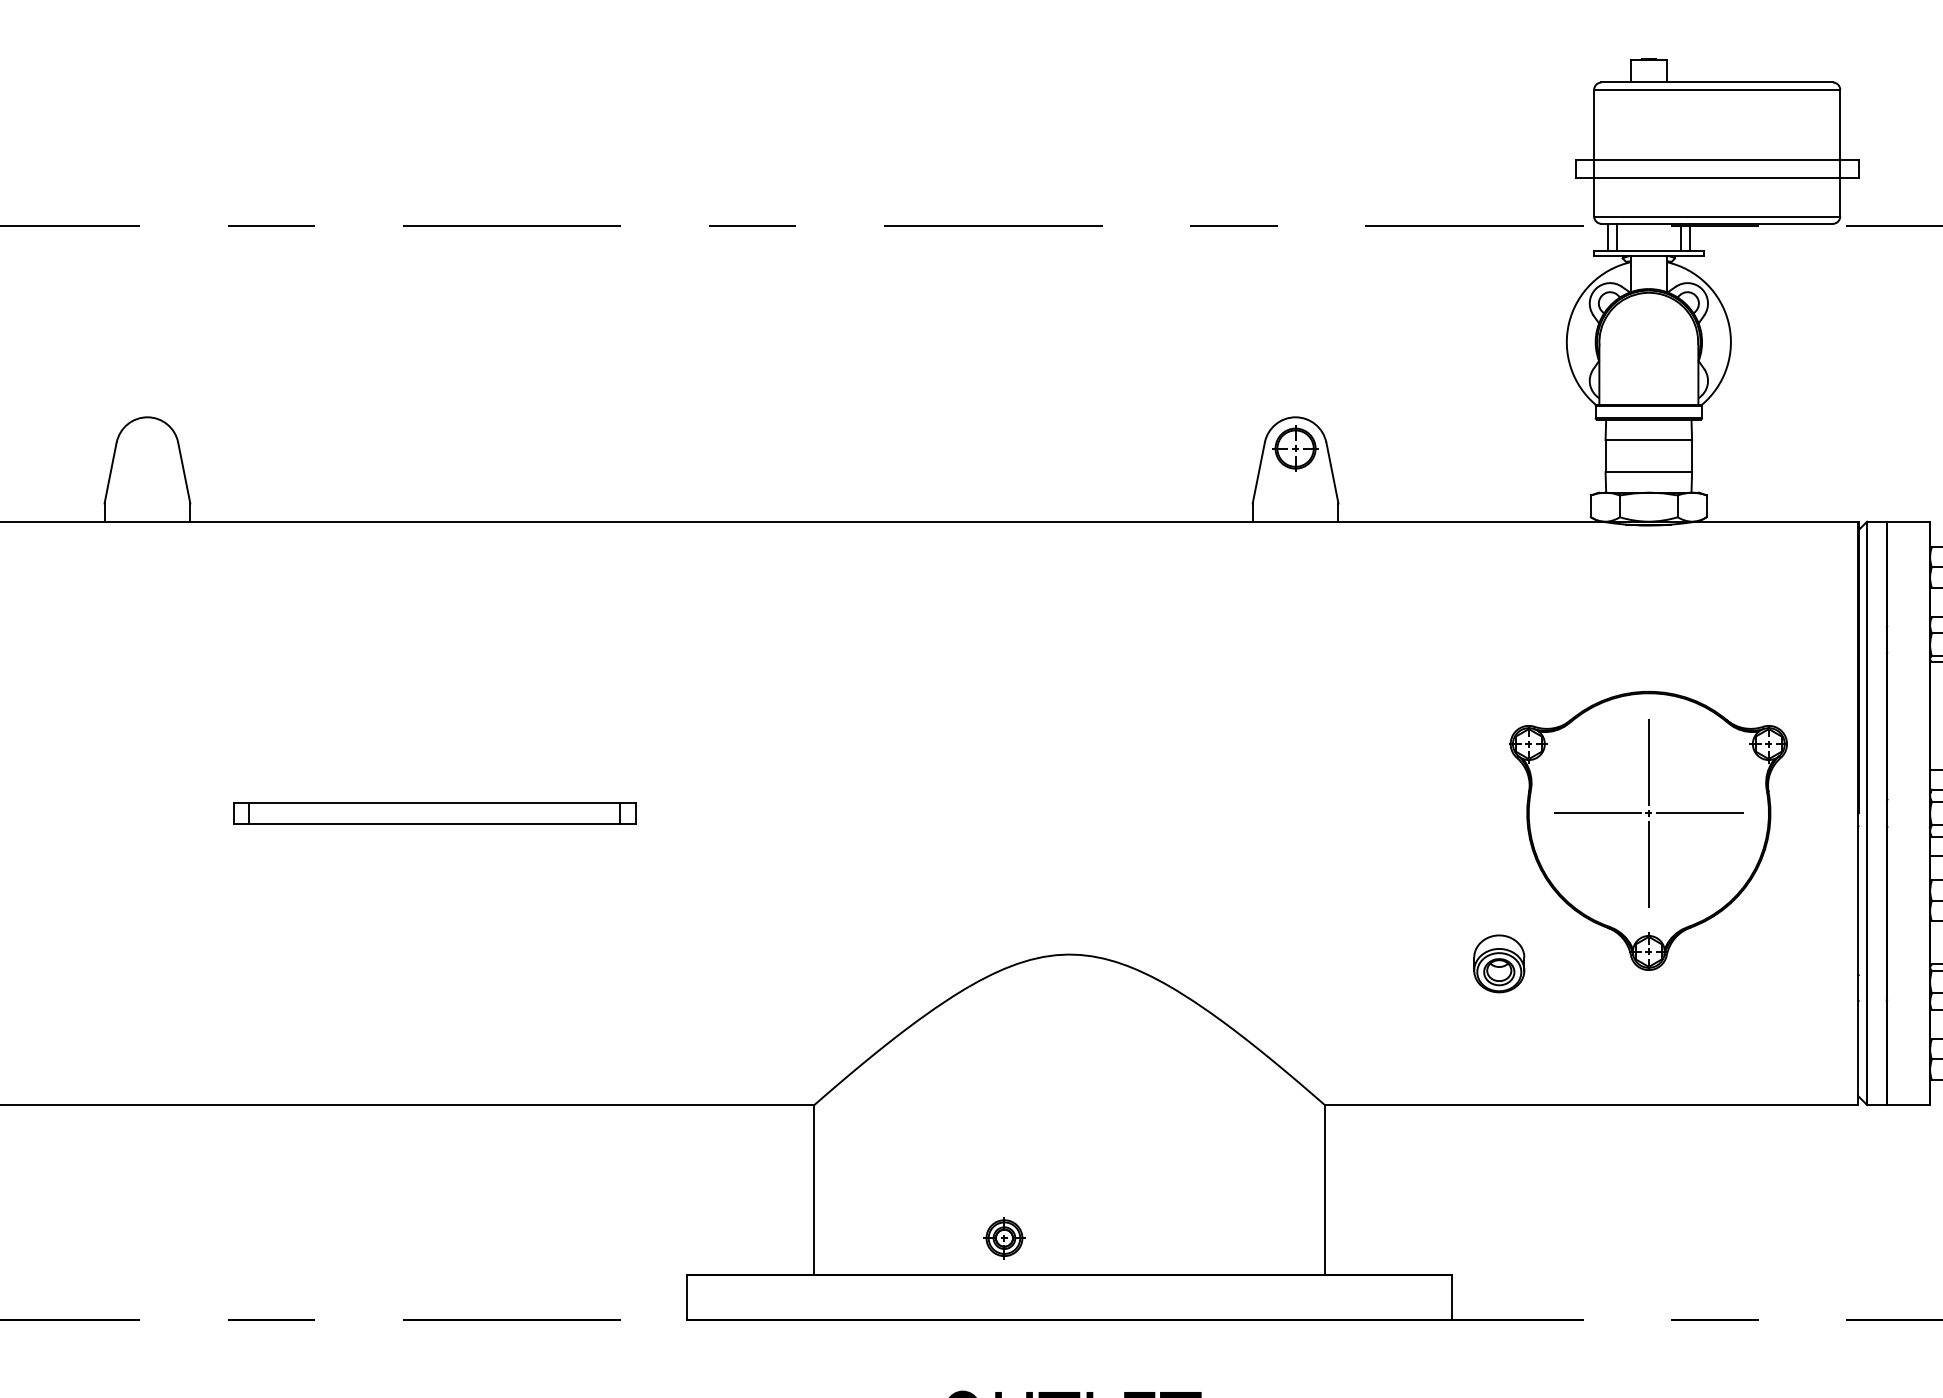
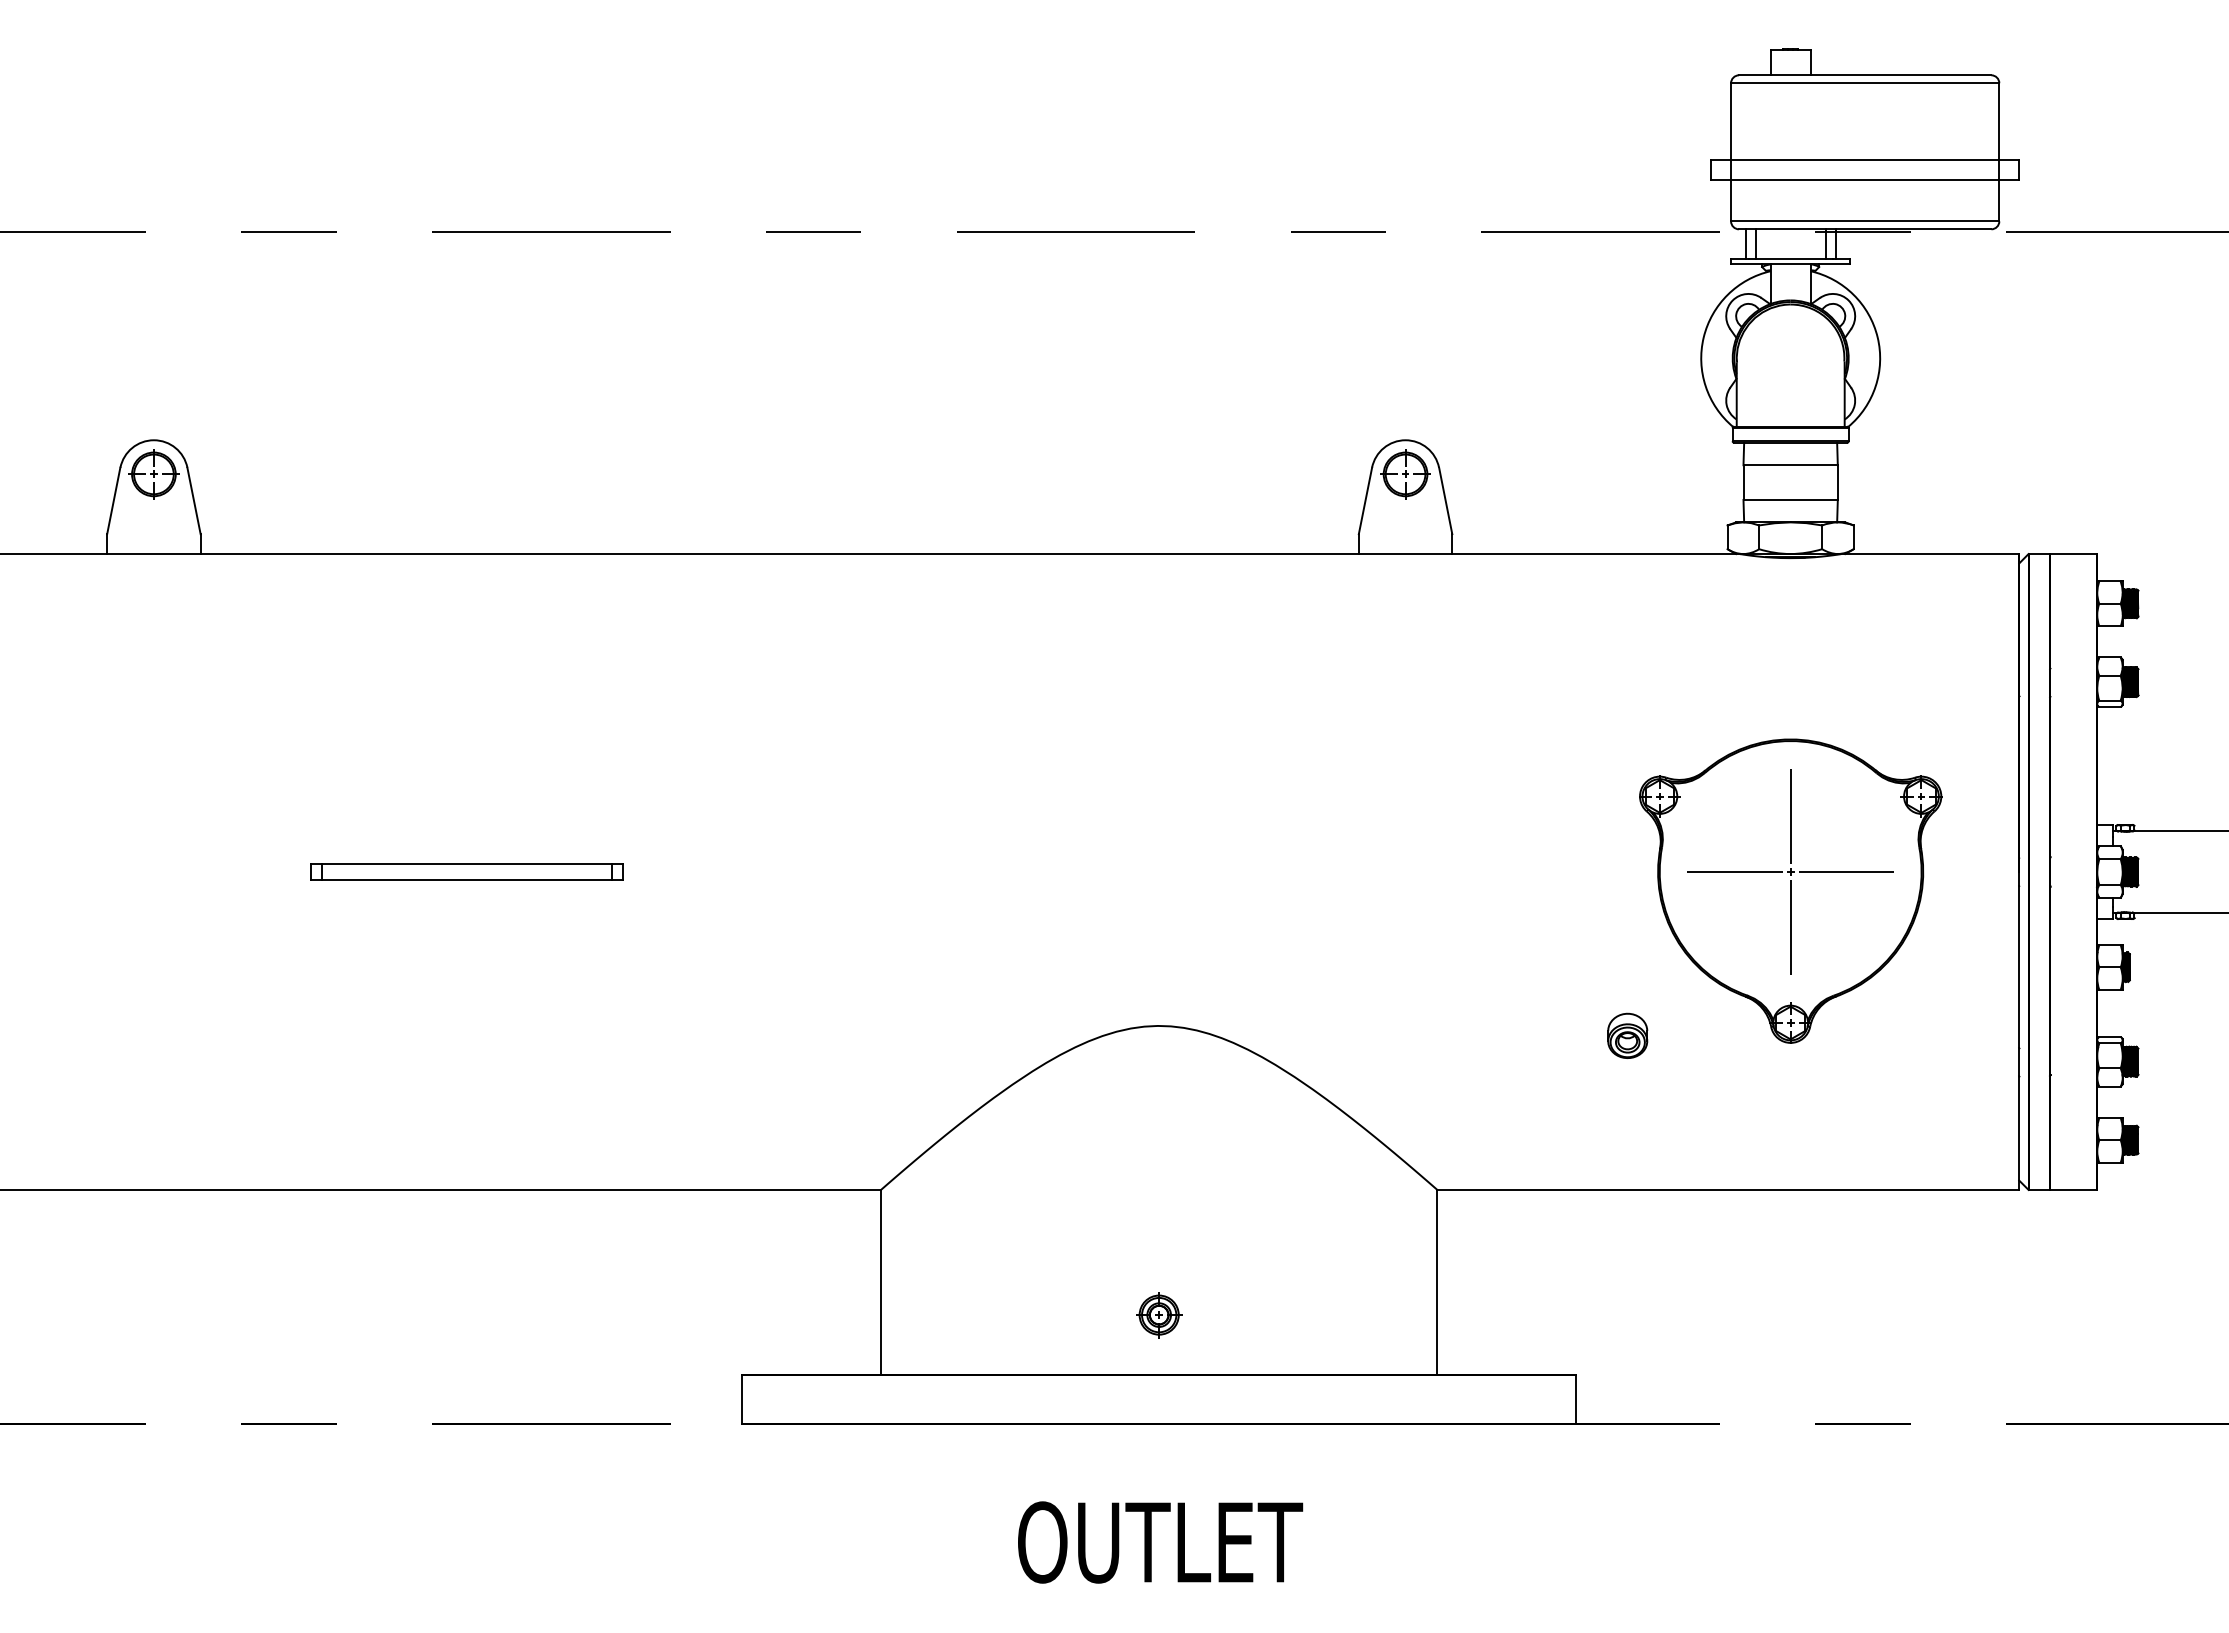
part: (147, 448) -> (153, 474), added
part: (434, 812) -> (466, 871), size x0.71
part: (1499, 963) -> (1627, 1035), size x0.71
part: (1004, 1238) -> (1159, 1315), moved

